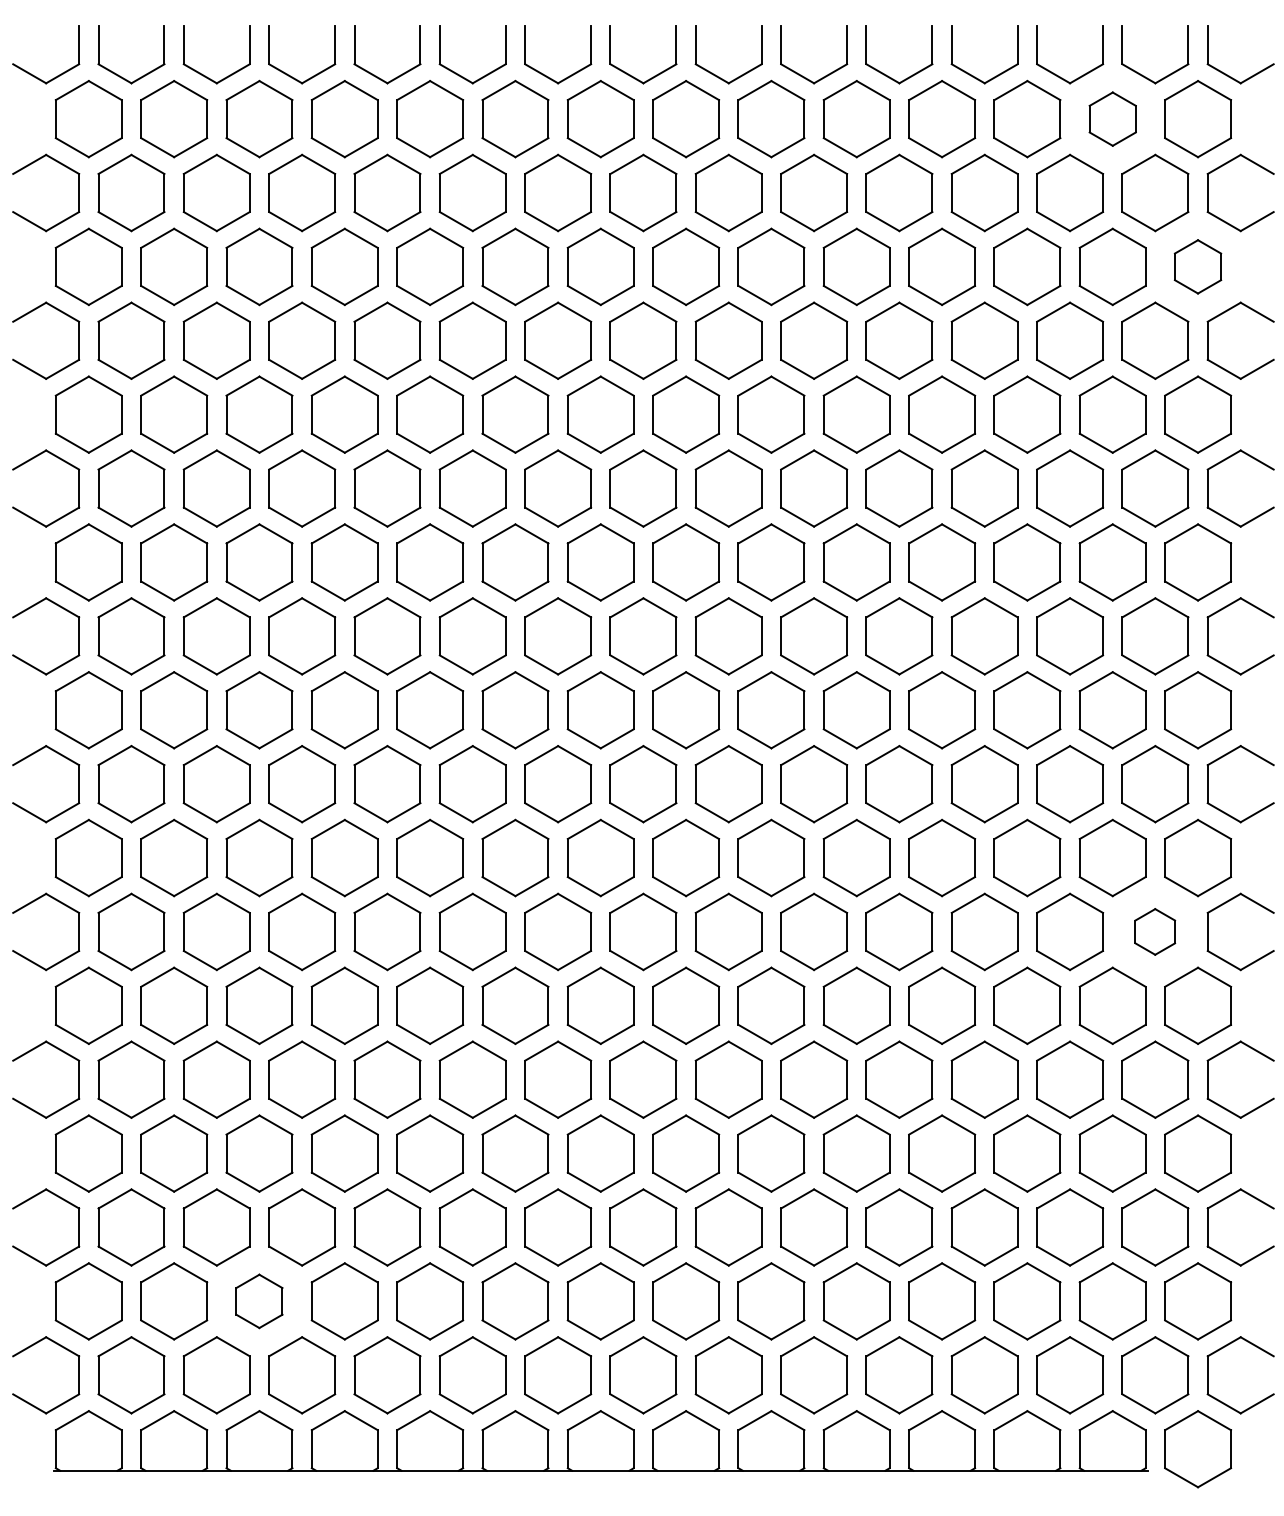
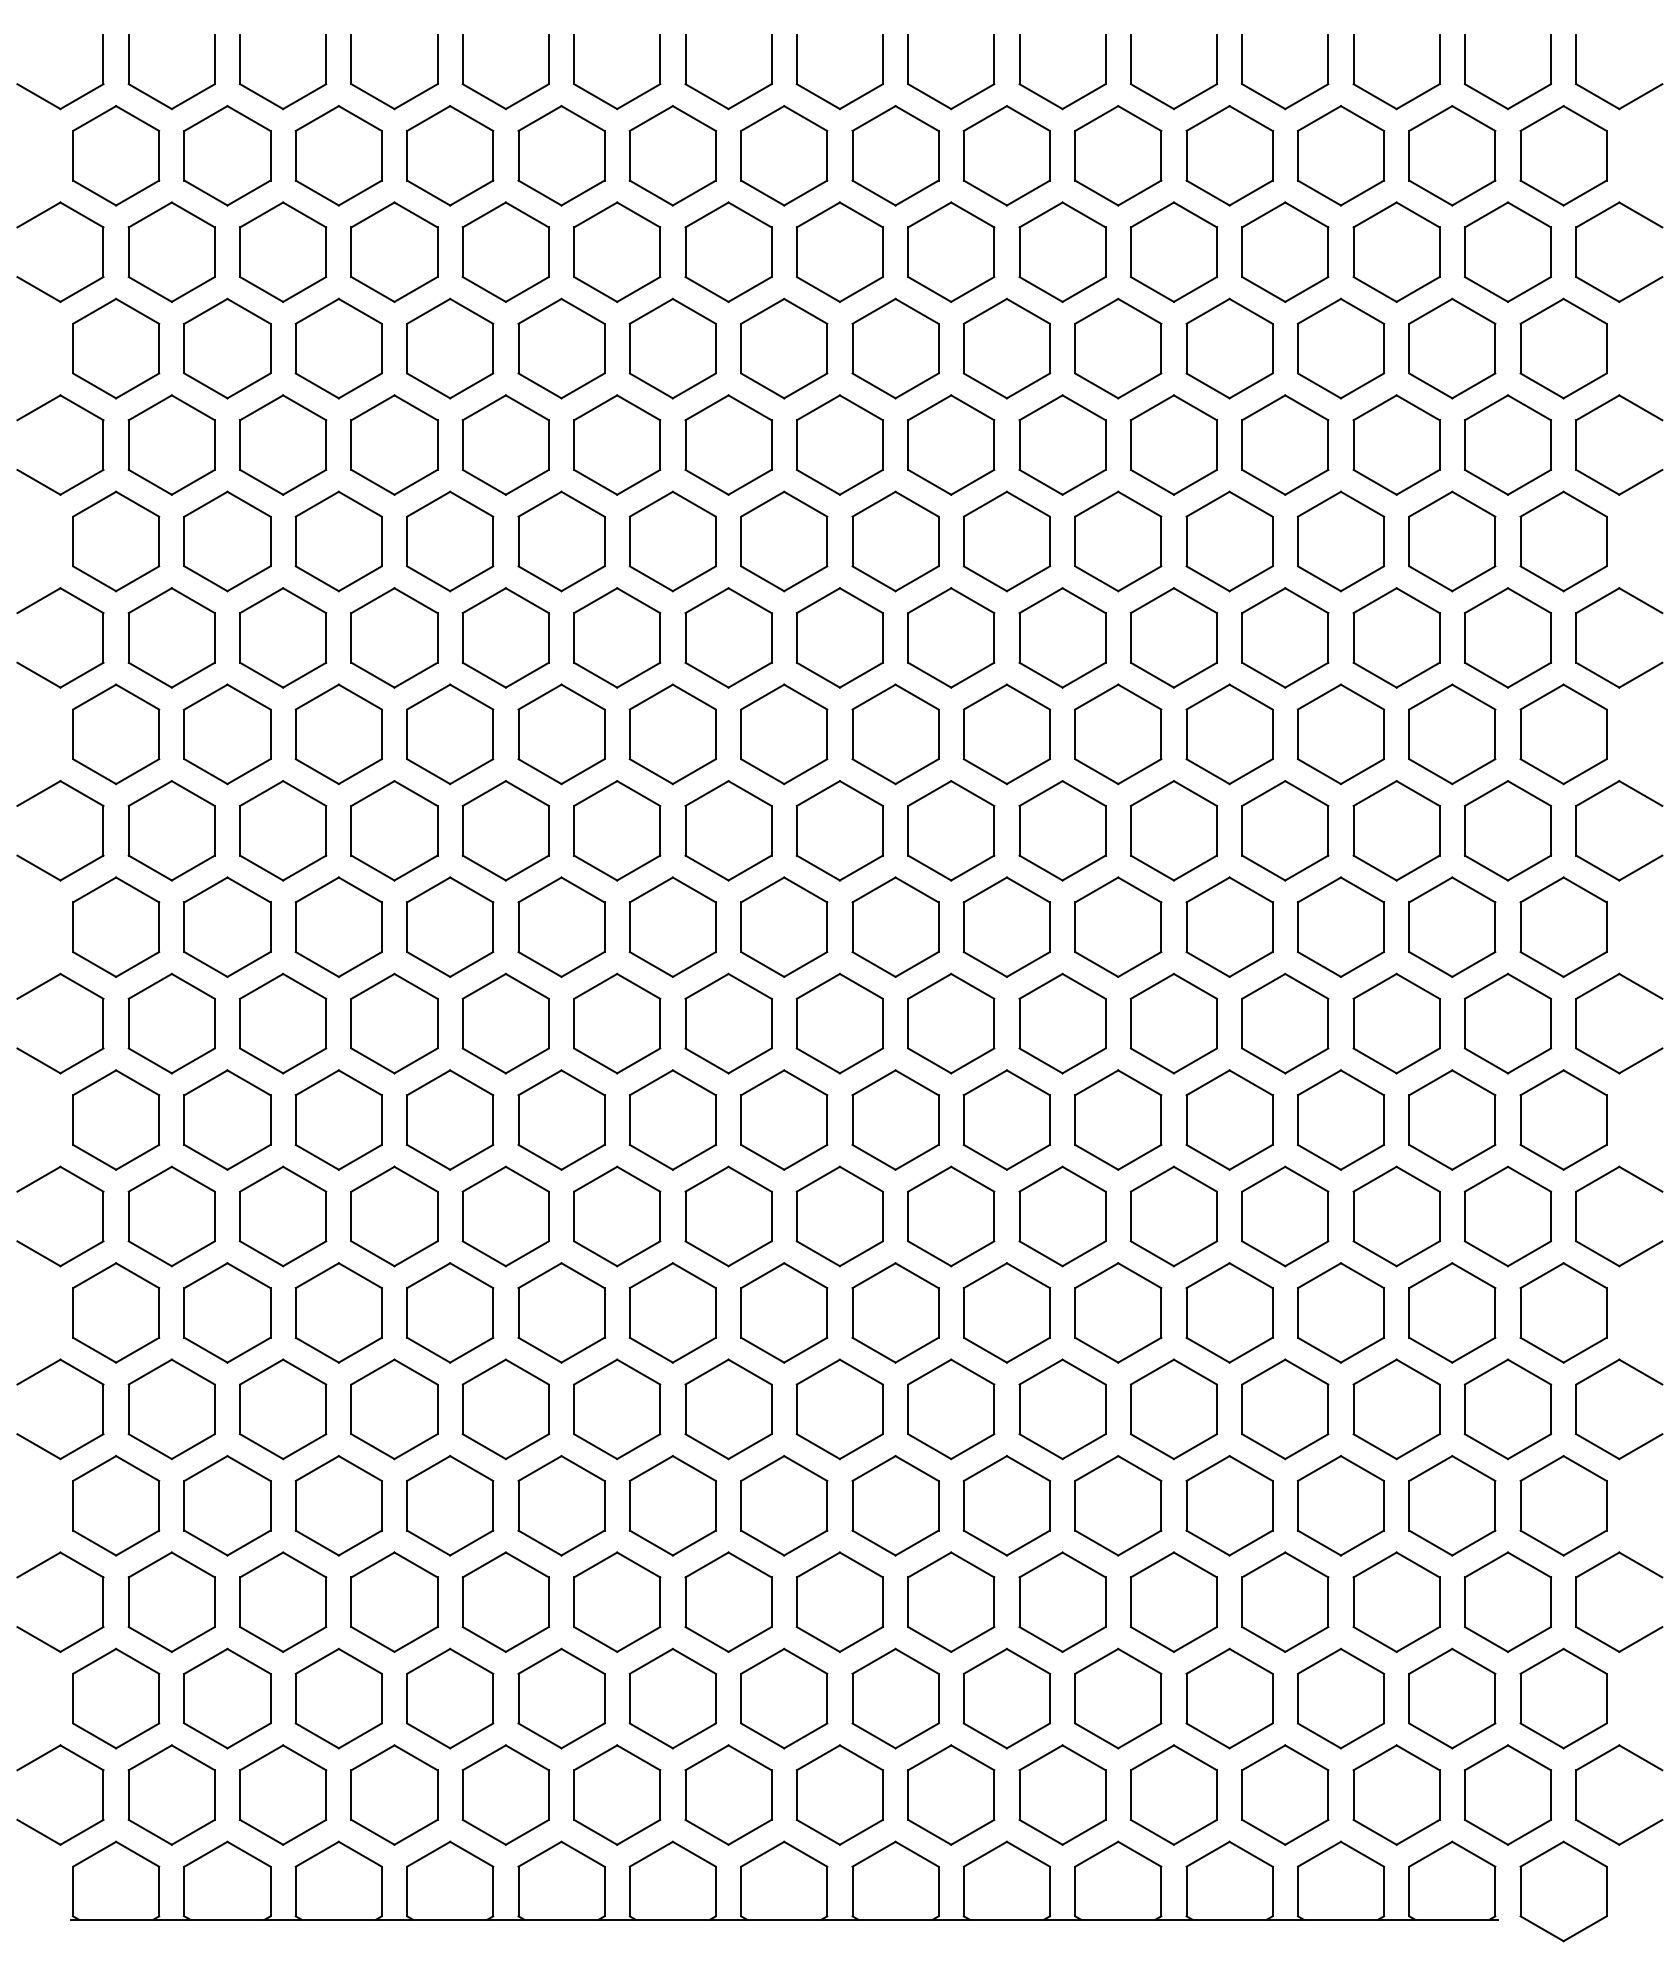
part: (1112, 118) -> (1452, 155), size x1.43
part: (1197, 266) -> (1563, 348), size x1.43
part: (1155, 931) -> (1507, 1216), size x1.67
part: (259, 1301) -> (338, 1698), size x1.43

